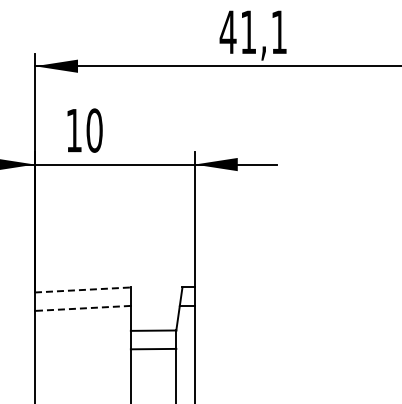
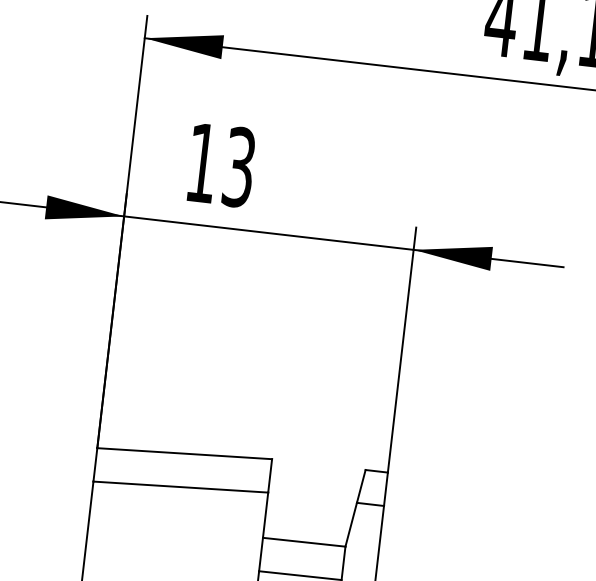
text: (94, 130) -> (239, 167), 10 -> 13
line: (82, 289) -> (184, 452), dashed -> solid
line: (82, 308) -> (180, 487), dashed -> solid

